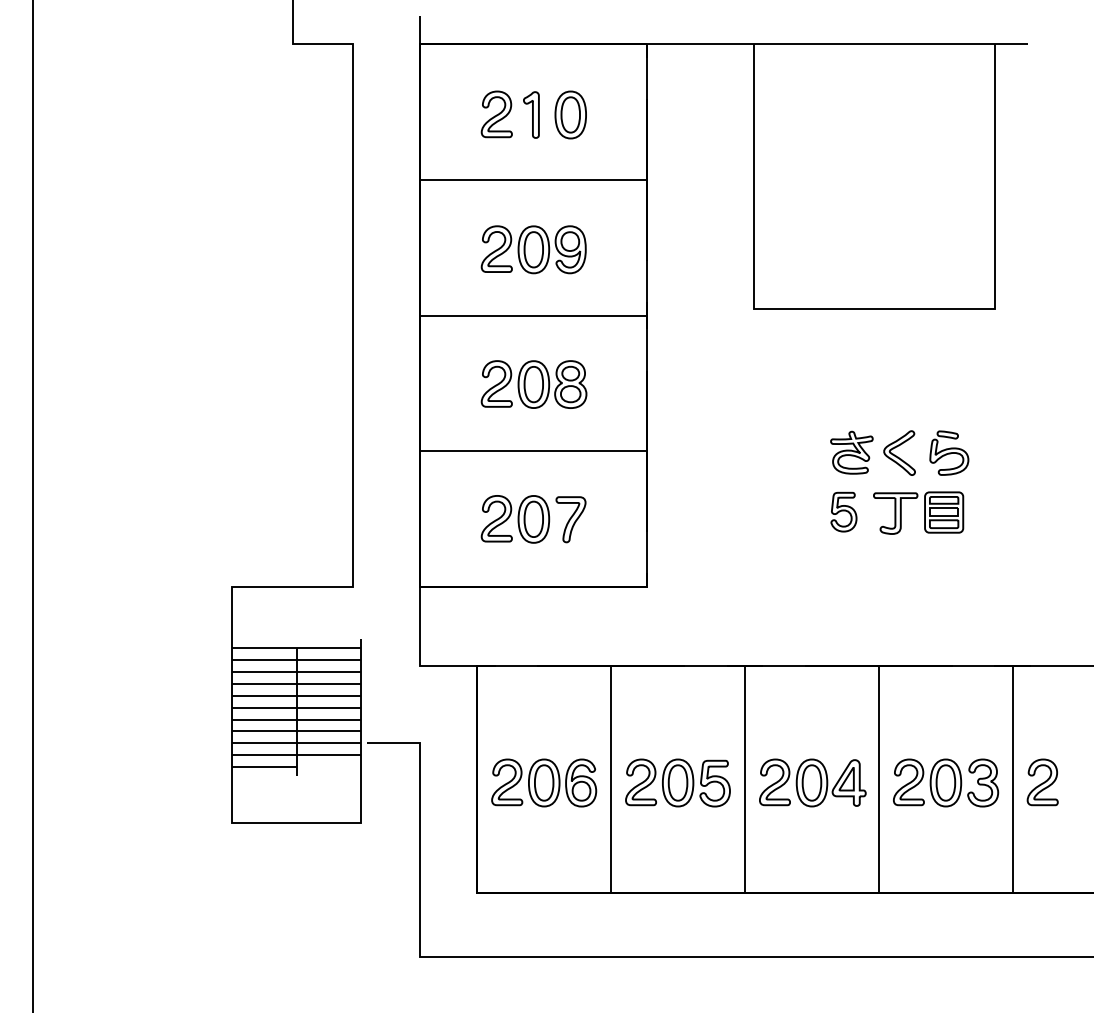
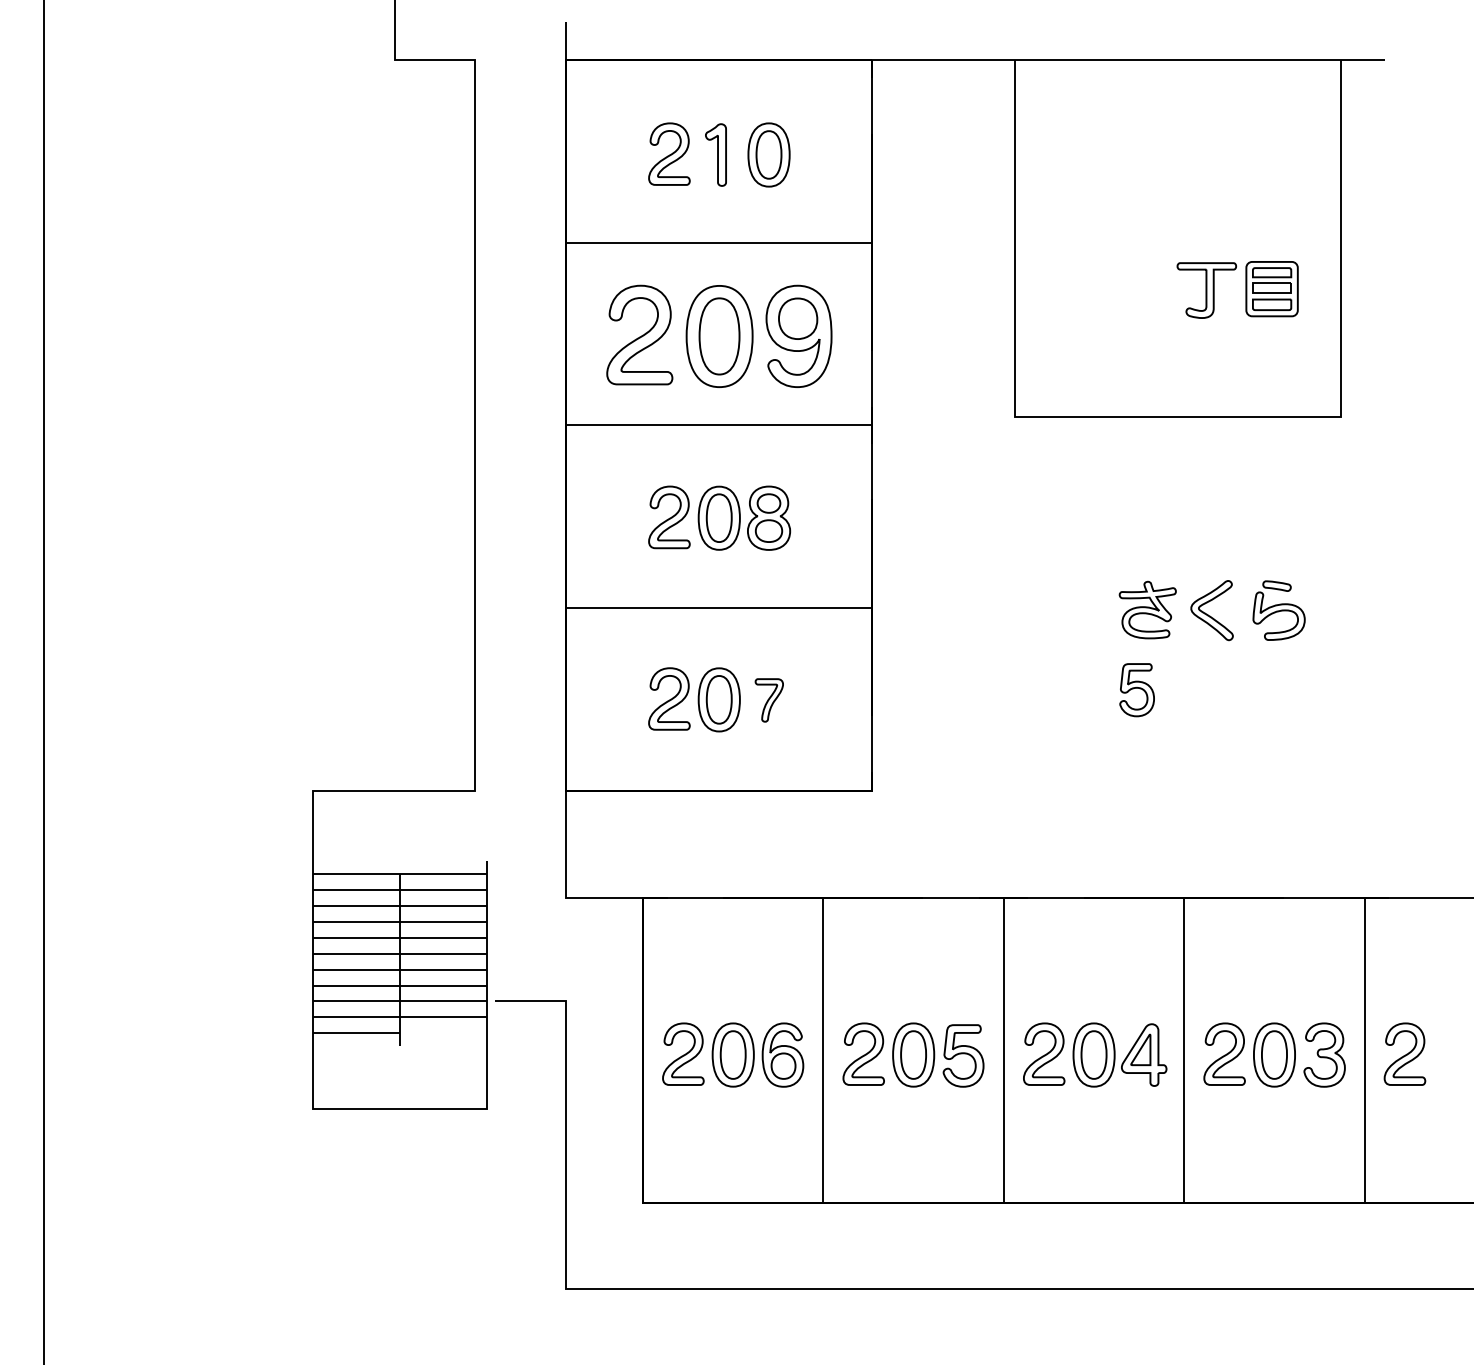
part: (533, 249) -> (718, 336), size x1.6
part: (918, 512) -> (1237, 289), moved
part: (570, 519) -> (768, 700), size x0.7

